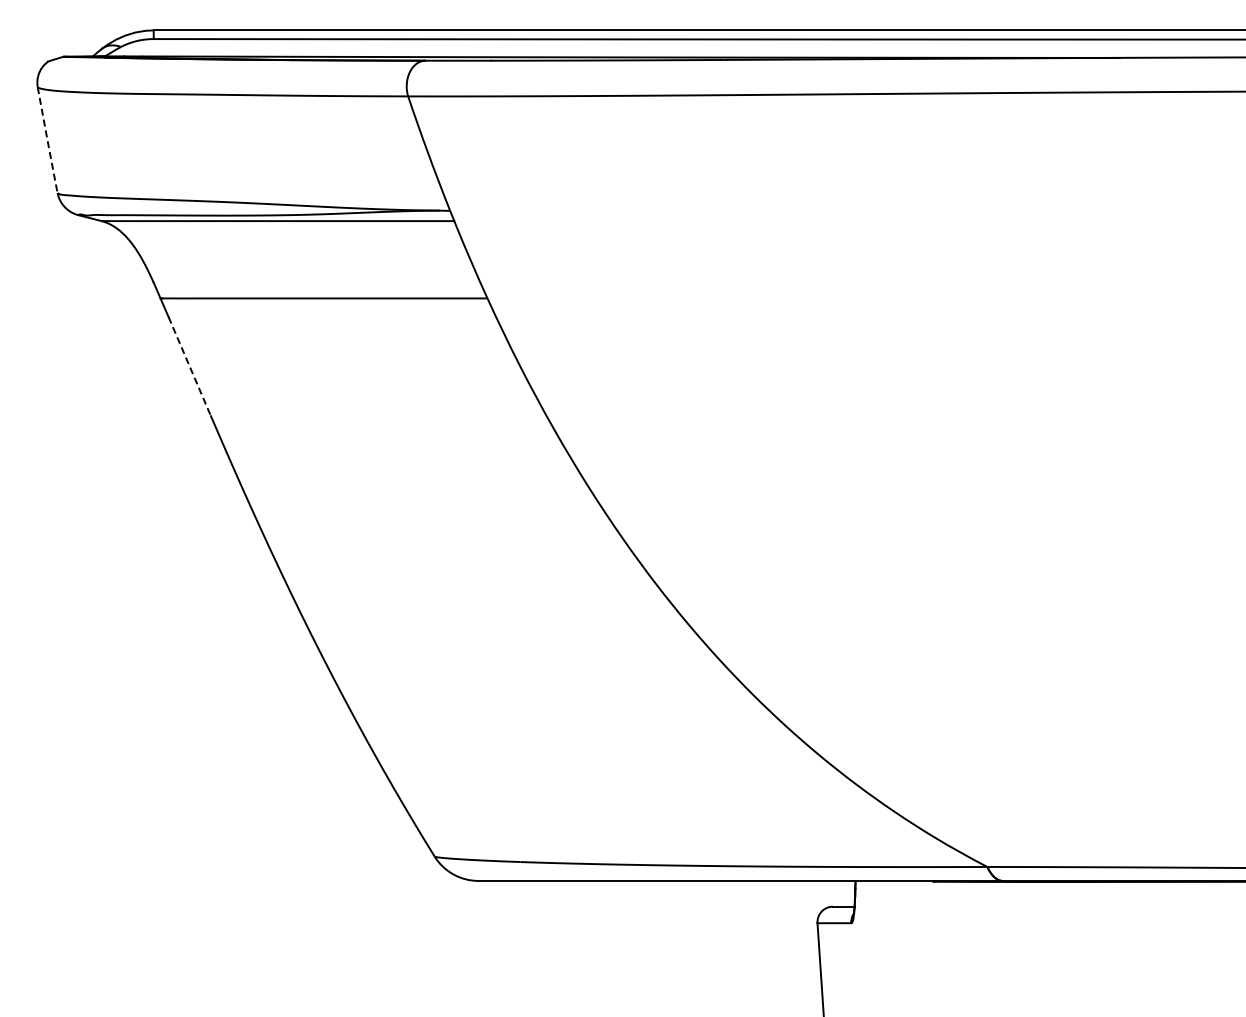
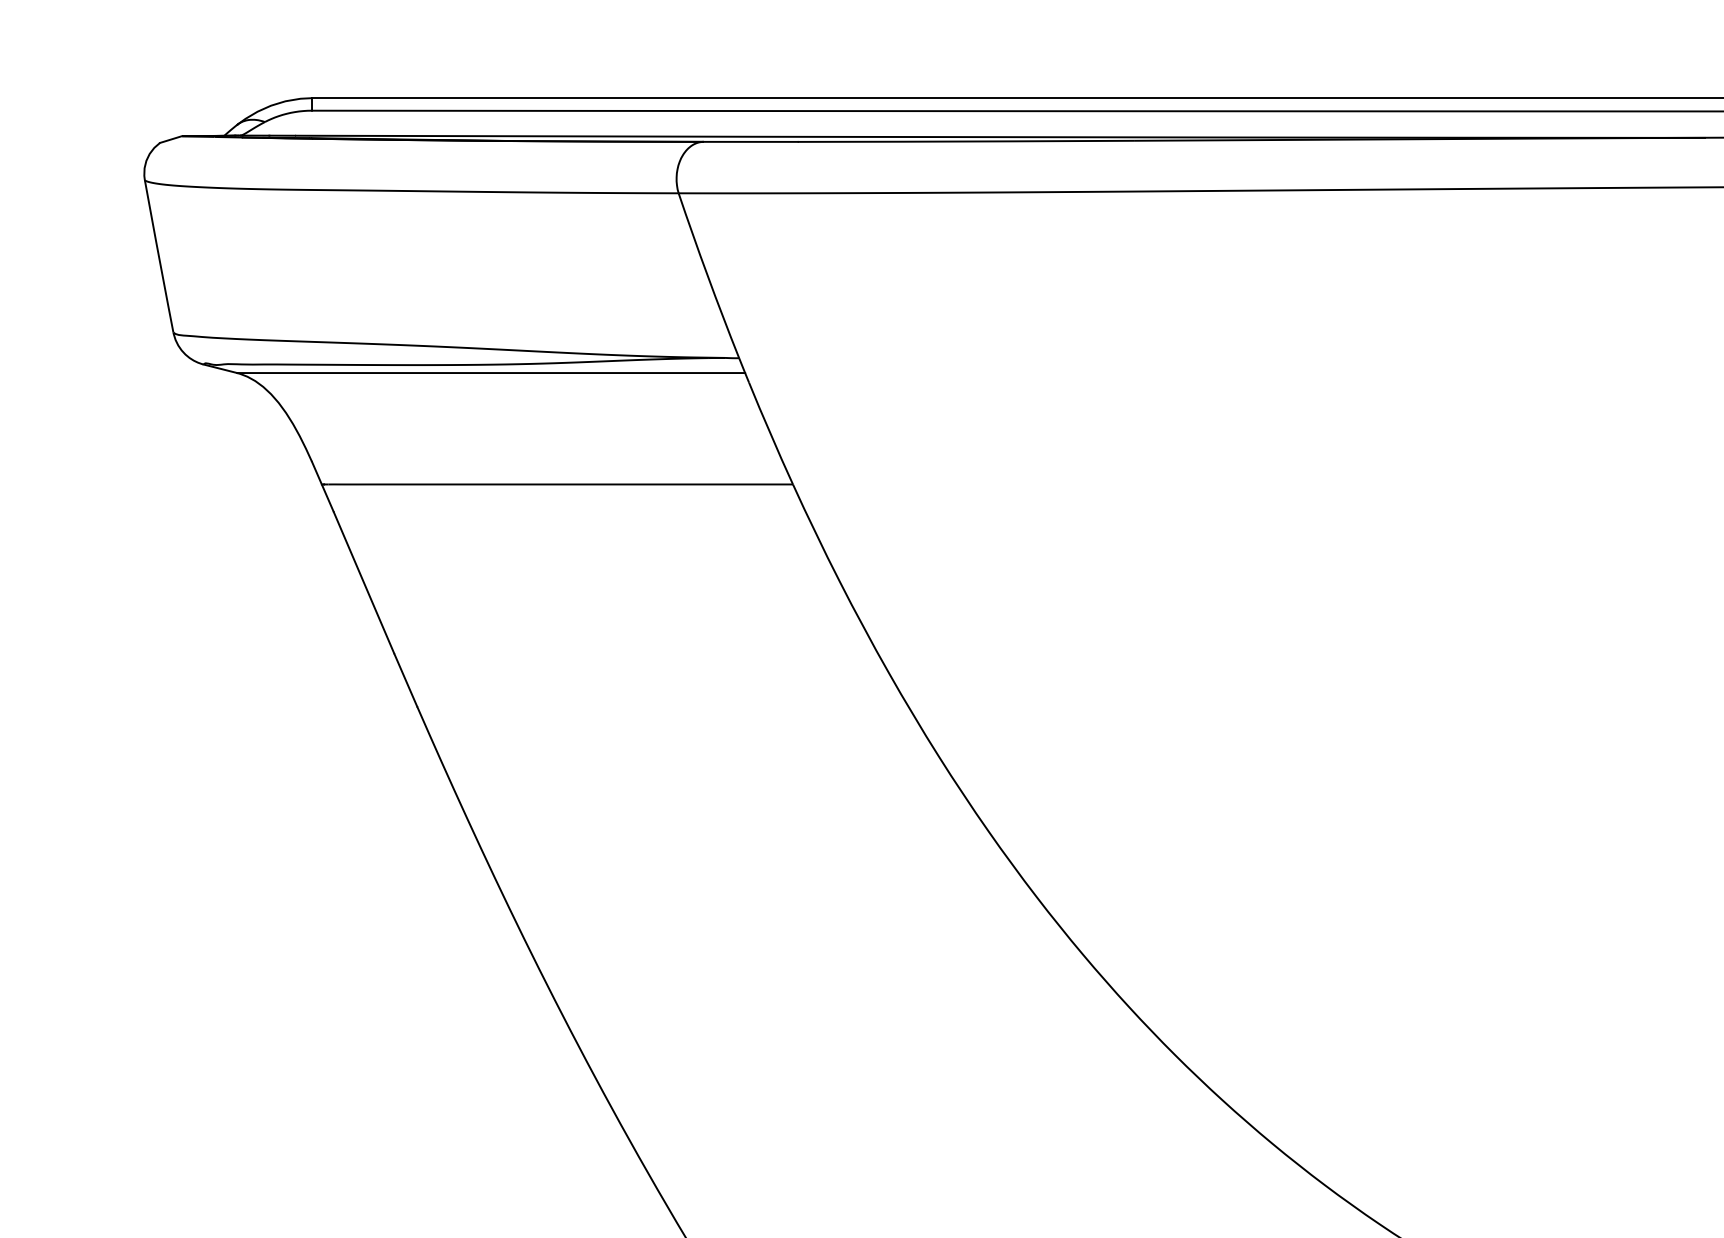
line: (47, 140) -> (158, 256), dashed -> solid
line: (189, 365) -> (363, 581), dashed -> solid

